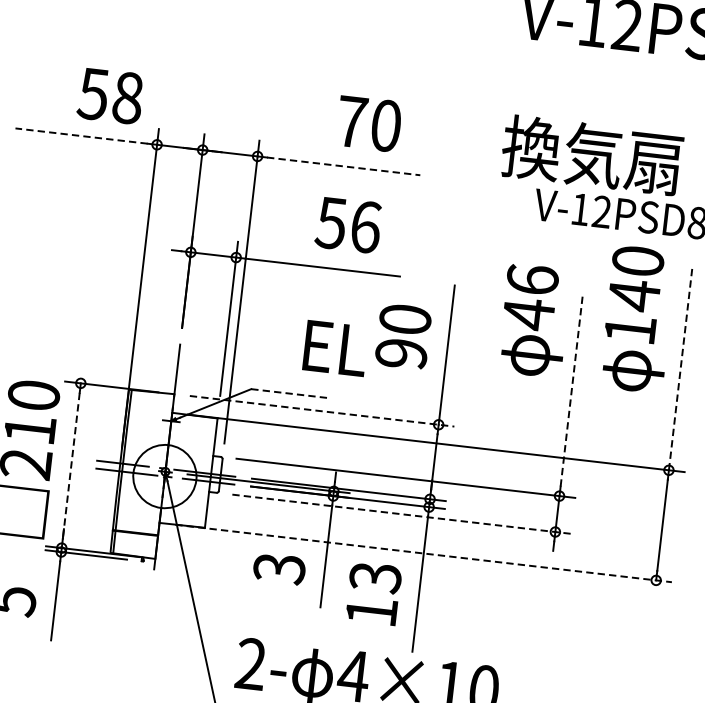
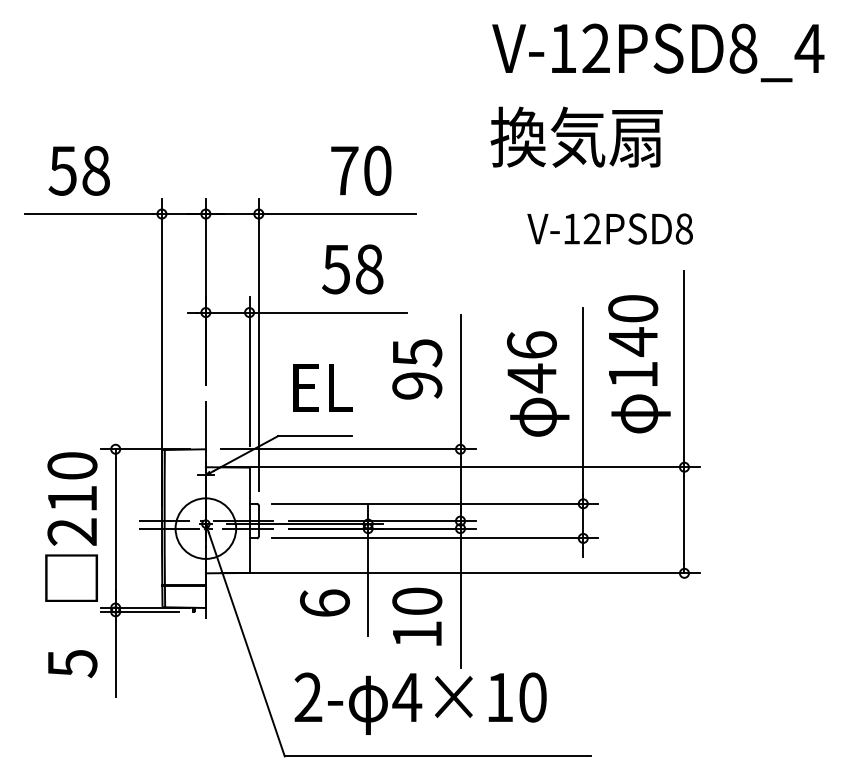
text: (109, 95) -> (78, 170), moved
line: (81, 136) -> (89, 214), dashed -> solid
text: (591, 154) -> (576, 136), moved
line: (343, 166) -> (341, 214), dashed -> solid
text: (365, 227) -> (369, 269), 56 -> 58
text: (638, 319) -> (639, 364), moved
text: (405, 320) -> (417, 353), 90 -> 95
text: (534, 320) -> (538, 383), moved
text: (335, 347) -> (322, 387), moved
line: (680, 367) -> (684, 368), dashed -> solid
line: (572, 388) -> (583, 400), dashed -> solid
line: (289, 394) -> (315, 436), dashed -> solid
line: (322, 411) -> (348, 449), dashed -> solid
line: (71, 466) -> (115, 529), dashed -> solid
line: (402, 514) -> (435, 538), dashed -> solid
line: (423, 553) -> (460, 573), dashed -> solid
text: (279, 568) -> (324, 603), 3 -> 6
text: (375, 577) -> (417, 601), 13 -> 10

